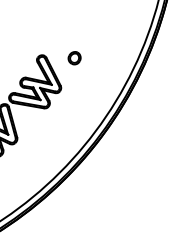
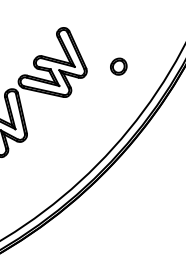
part: (74, 58) -> (118, 67), moved

